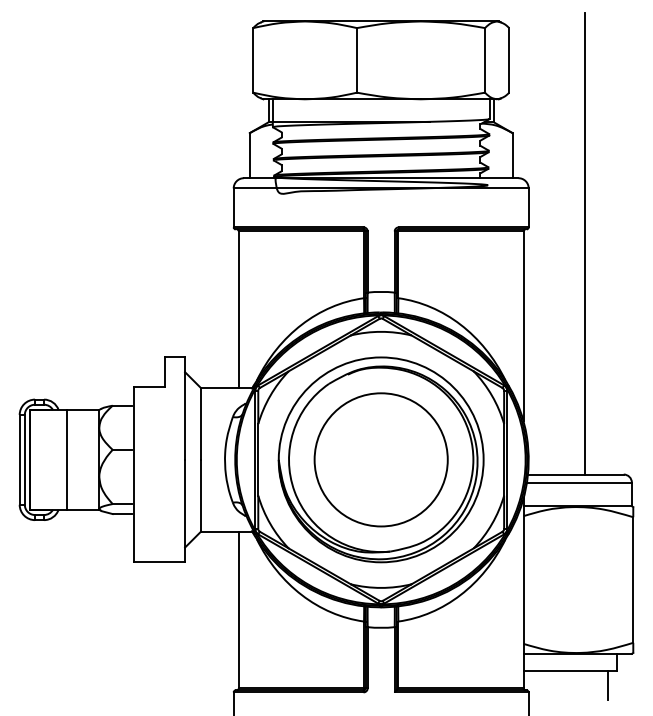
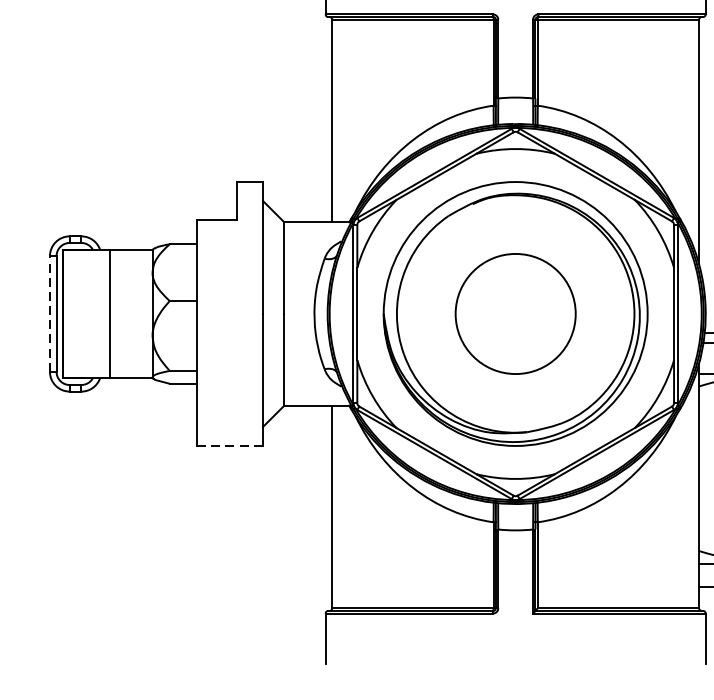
line: (19, 459) -> (49, 313), solid -> dashed
circle: (380, 459) -> (514, 313), size x0.7
line: (159, 562) -> (230, 446), solid -> dashed

